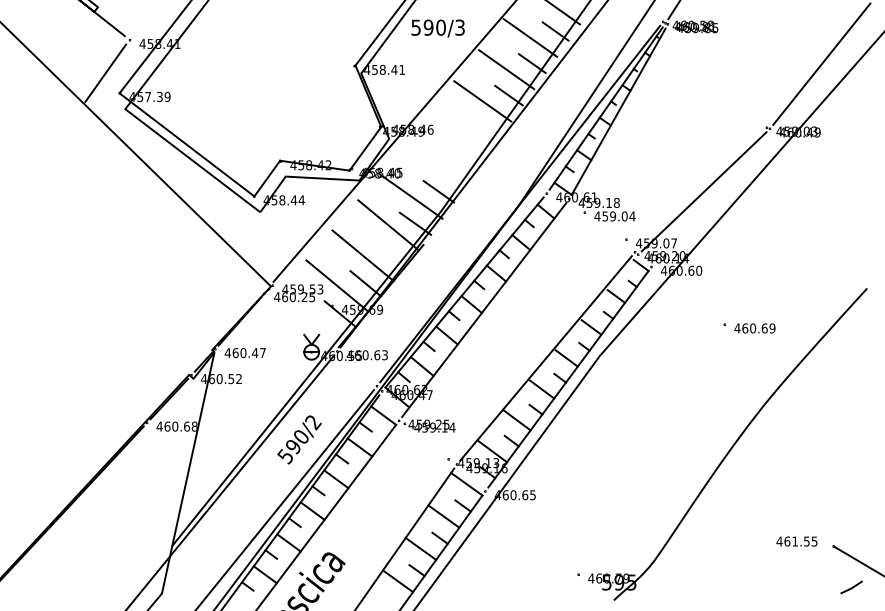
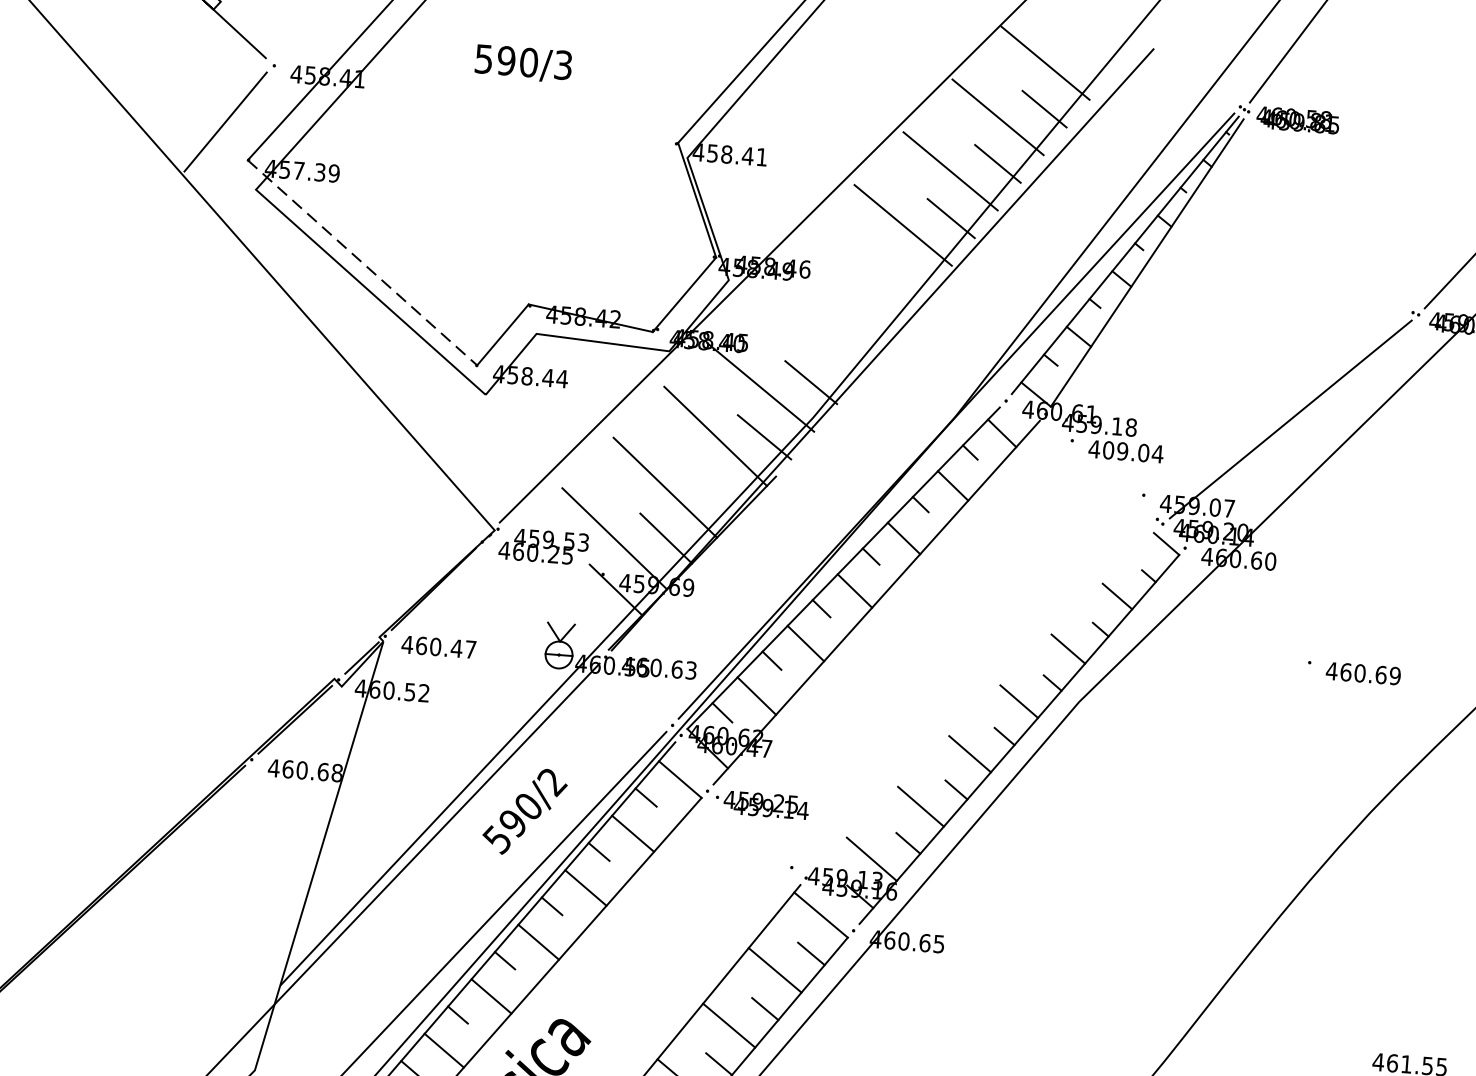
text: (437, 28) -> (522, 63), moved
line: (186, 144) -> (361, 262), solid -> dashed
text: (605, 216) -> (1108, 450), 459.04 -> 409.04
line: (545, 358) -> (980, 698), removed

